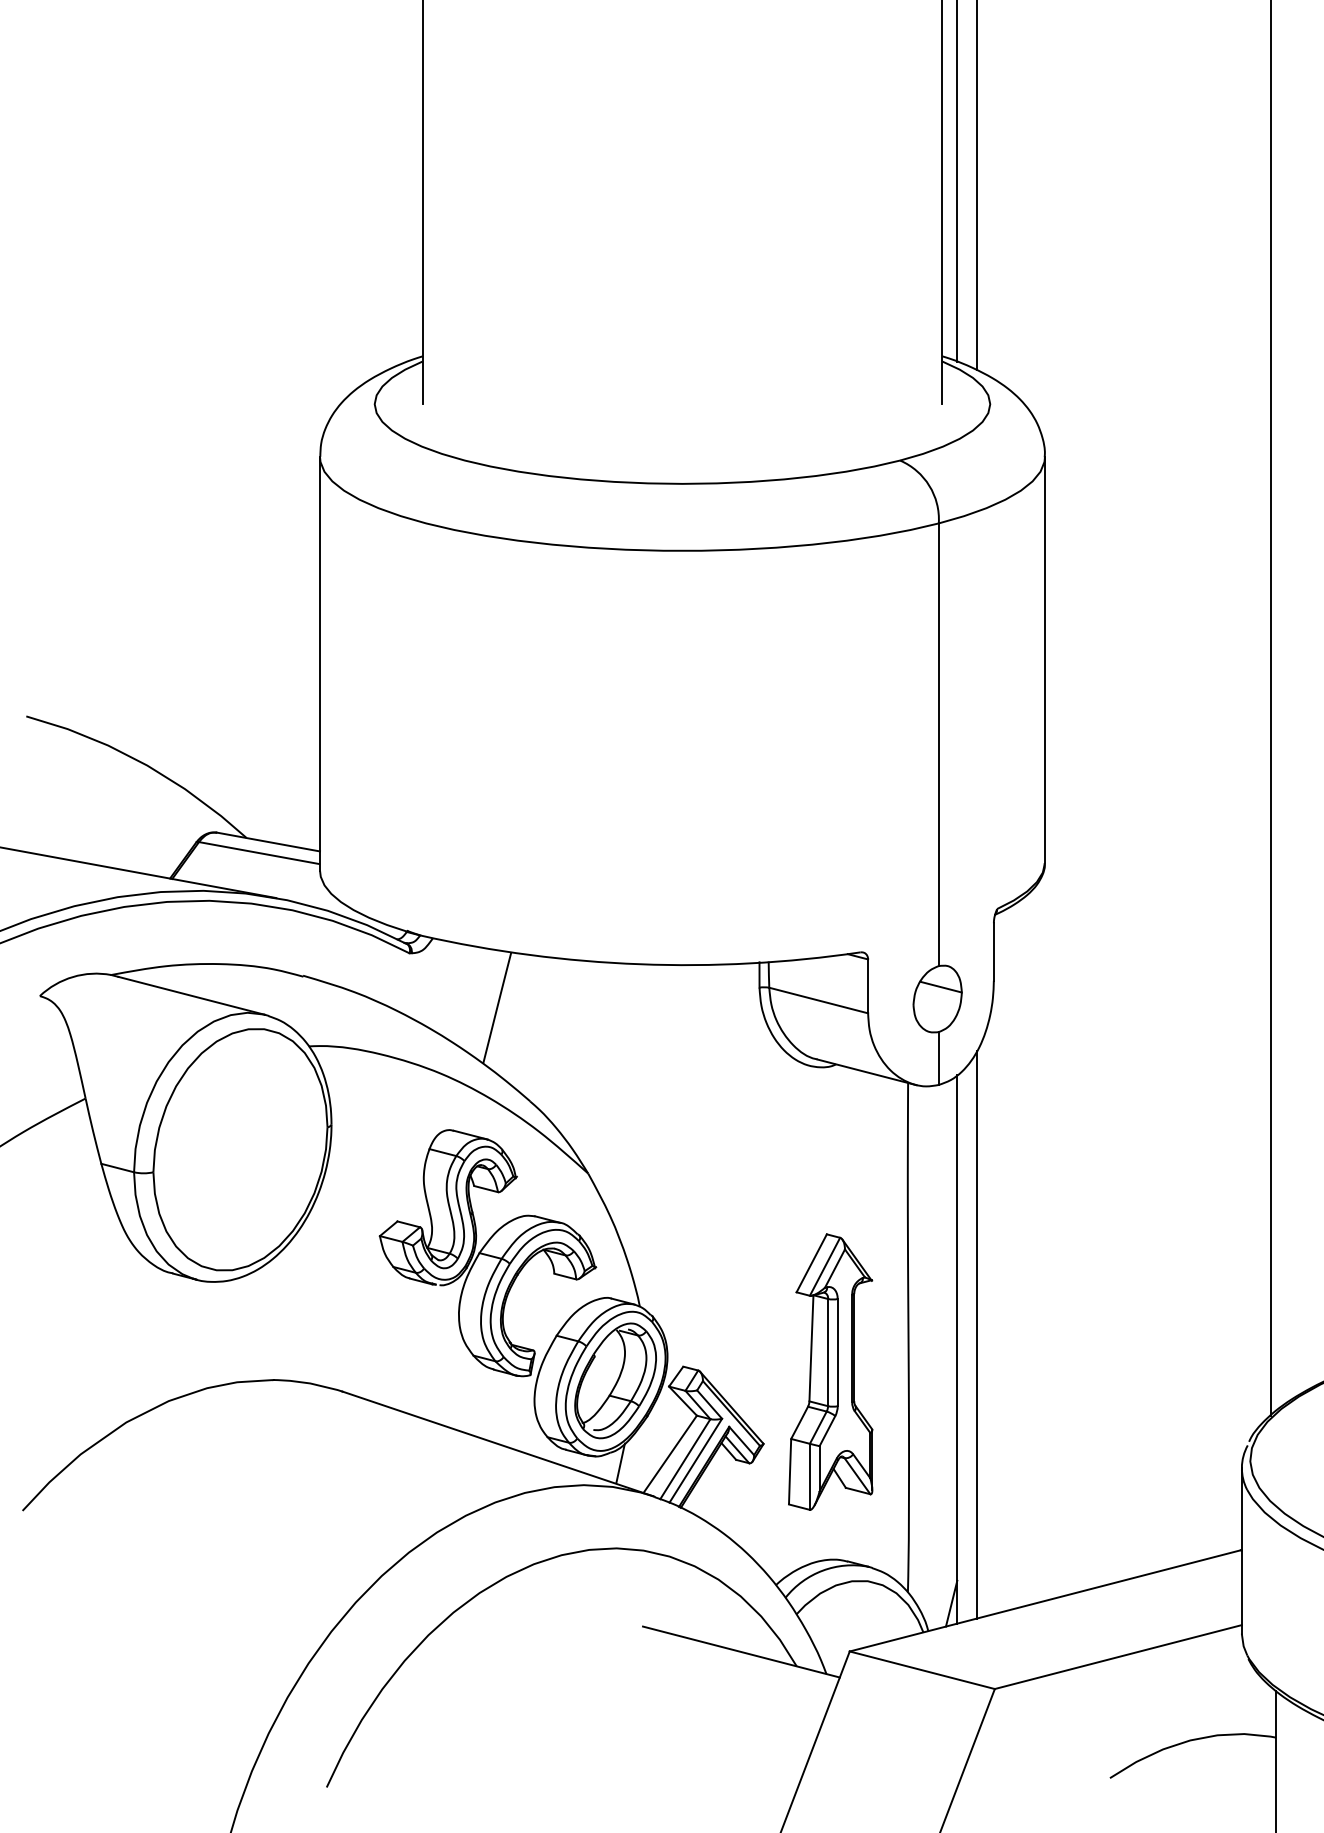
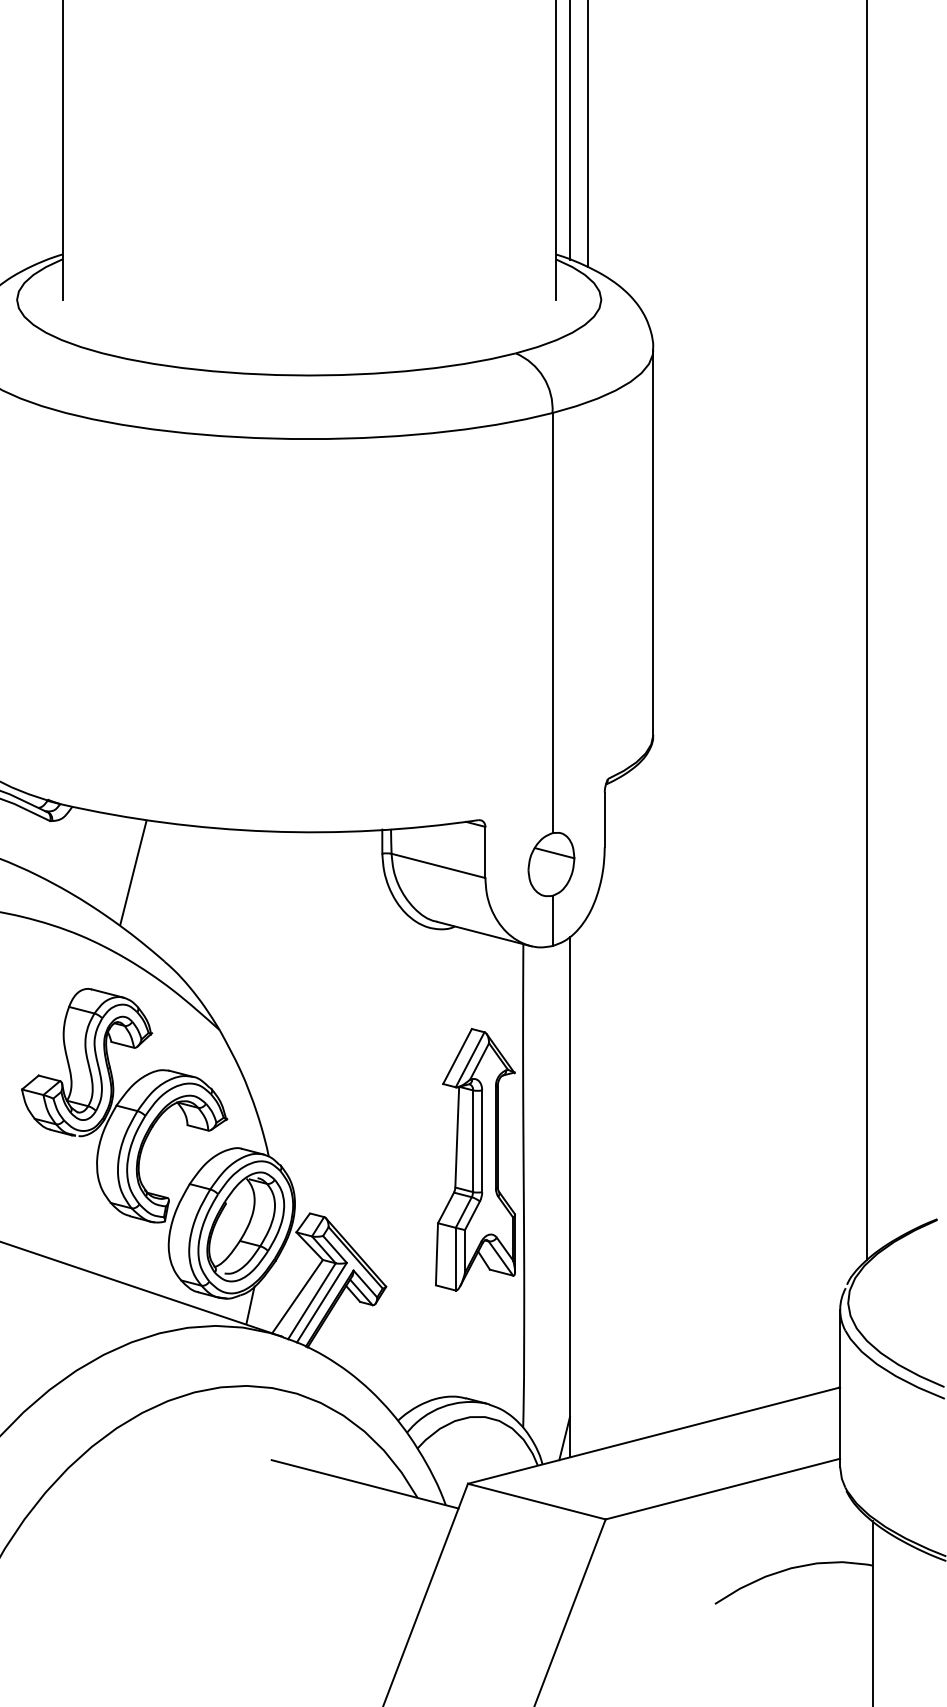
line: (976, 1334) -> (588, 1182), removed
part: (830, 1371) -> (475, 1159), moved

